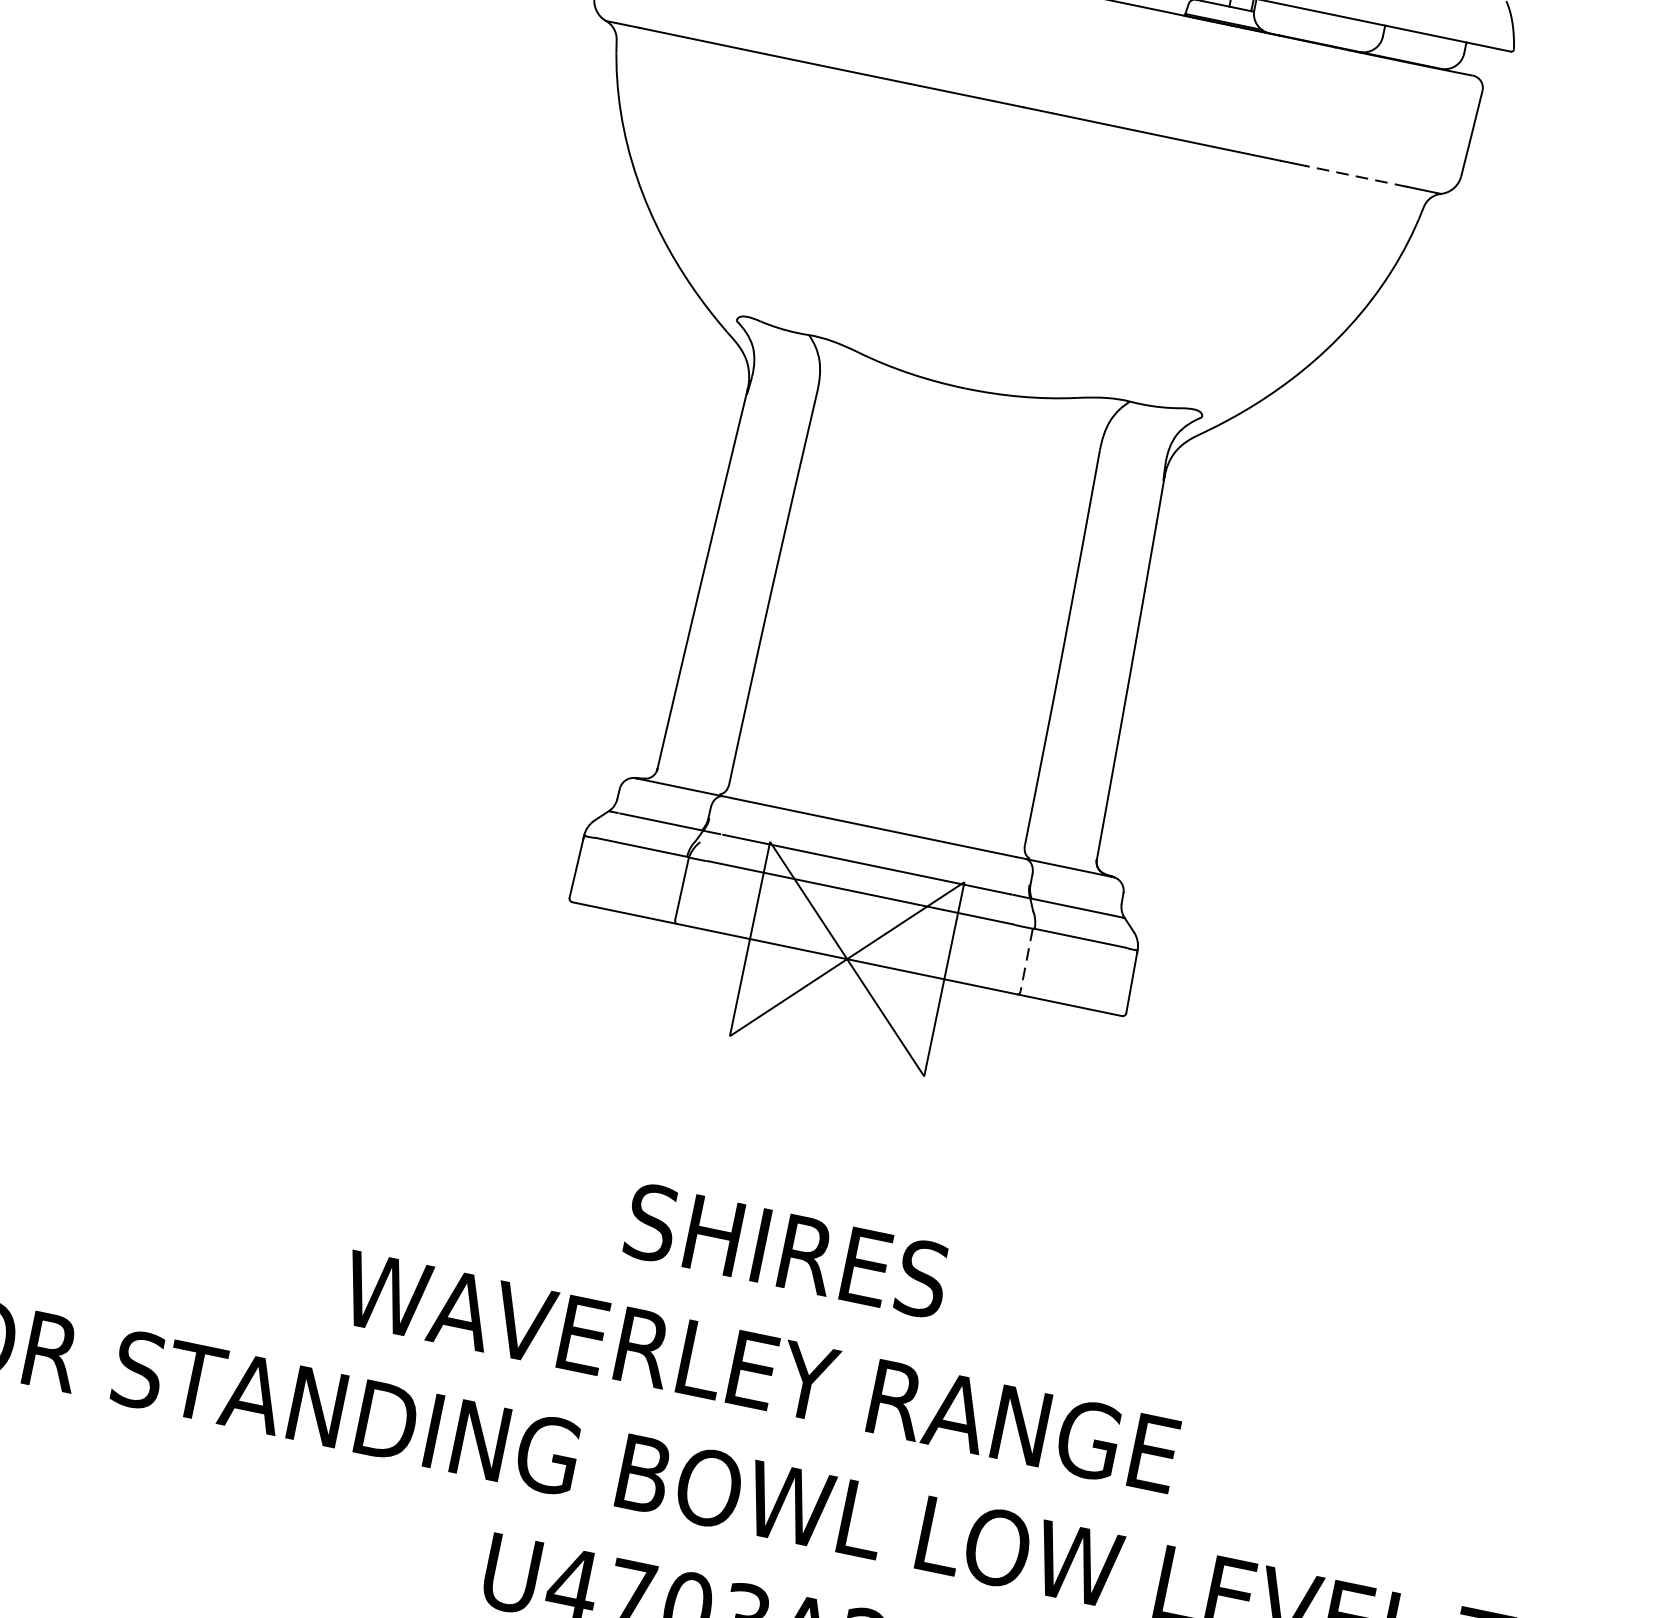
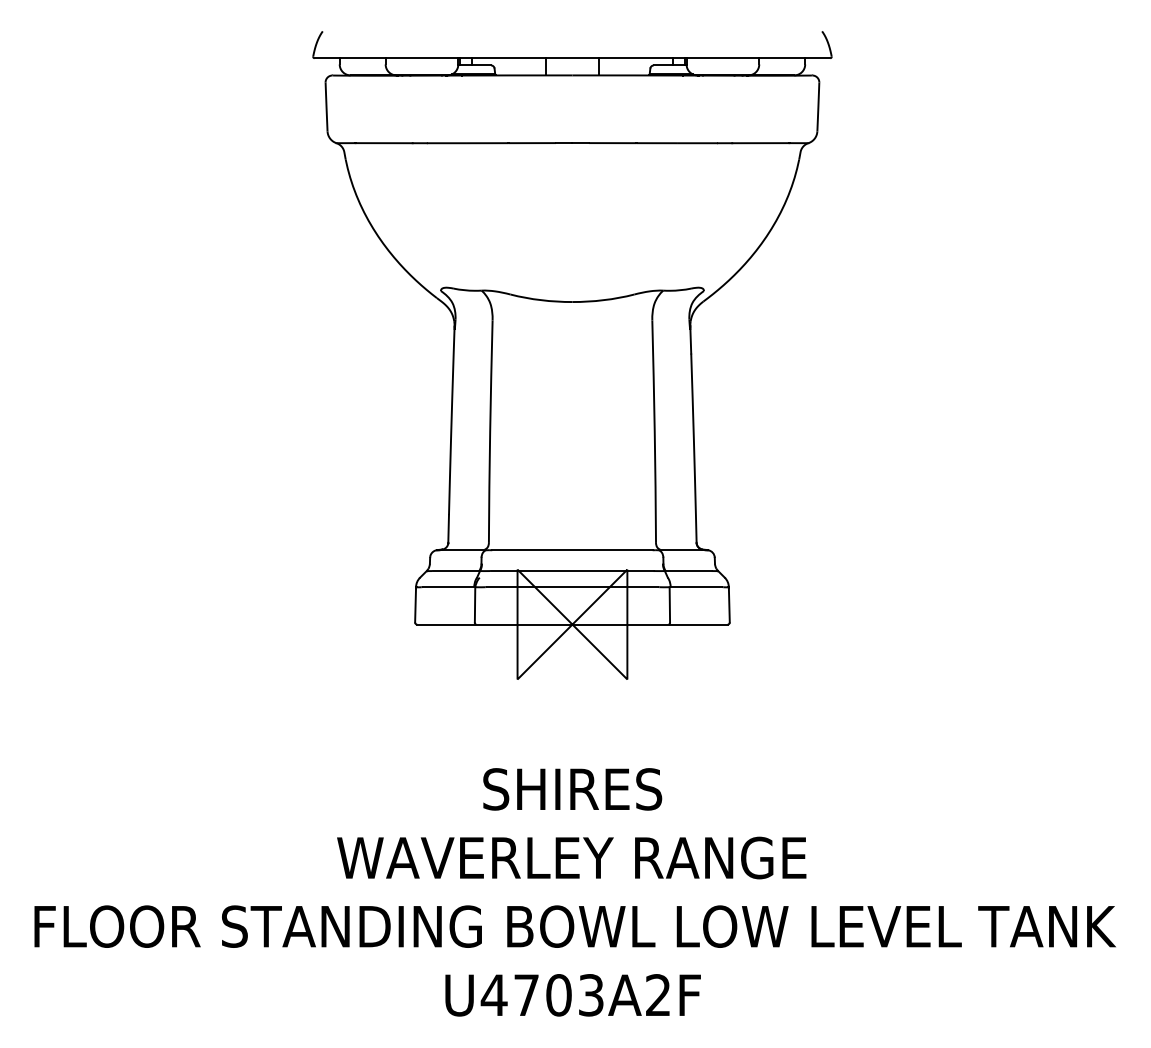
line: (1356, 176) -> (760, 143), dashed -> solid
line: (1026, 959) -> (669, 604), dashed -> solid

